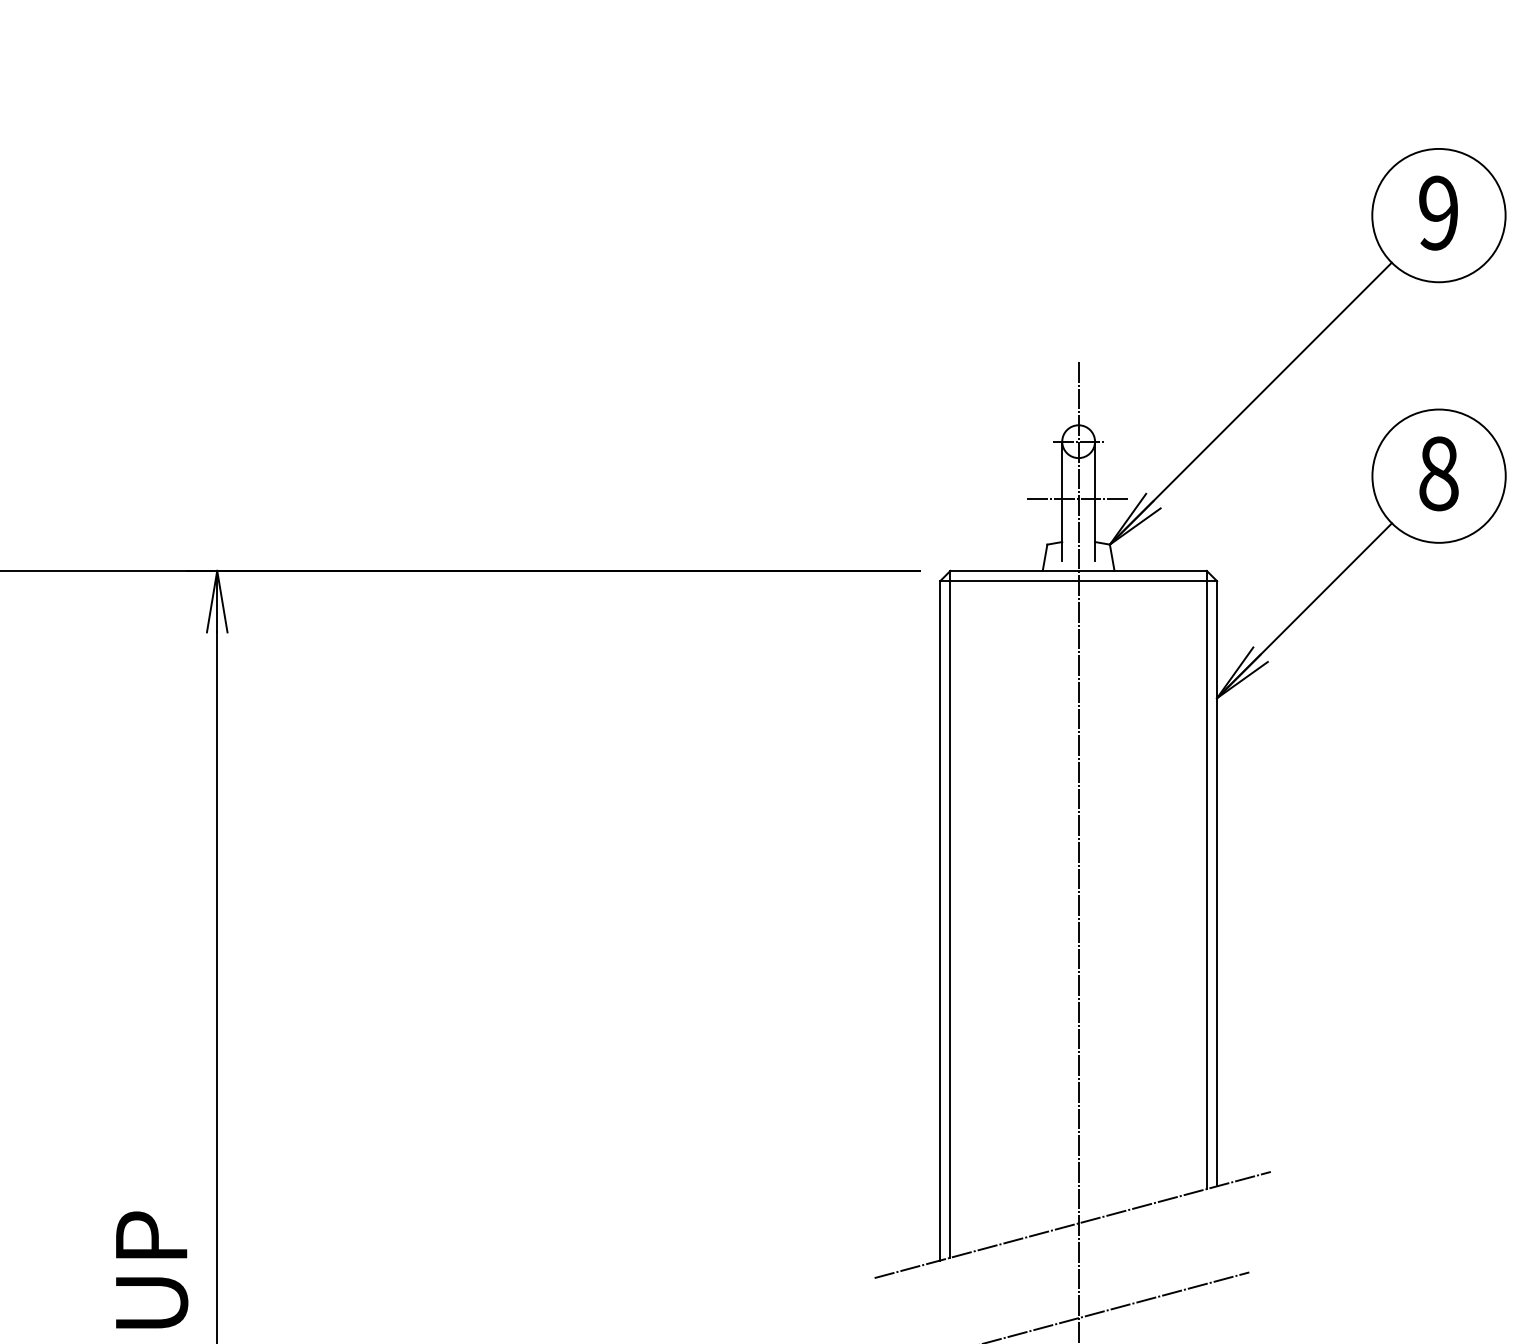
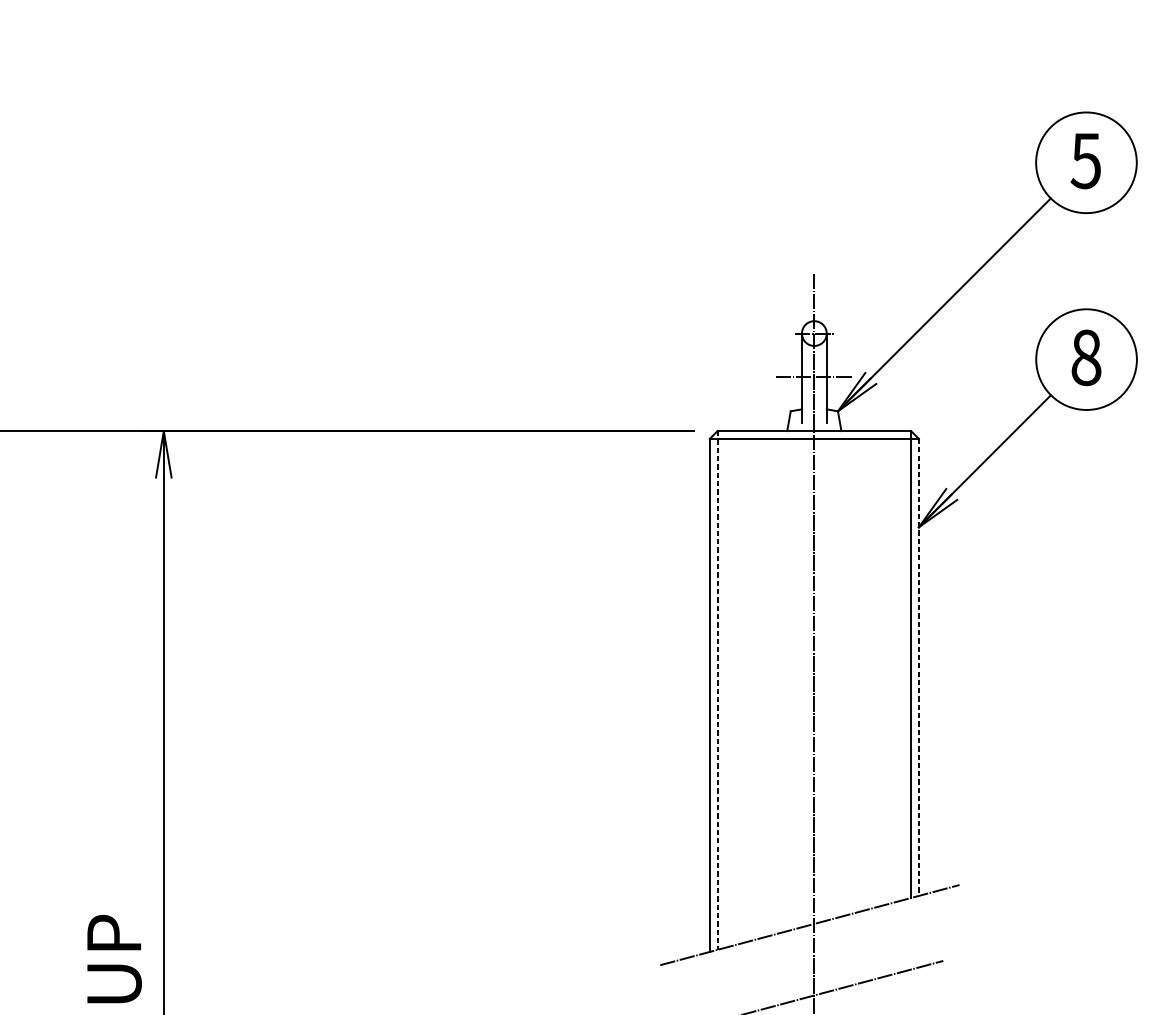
text: (1437, 212) -> (1085, 160), 9 -> 5
line: (1217, 883) -> (919, 667), solid -> dashed
line: (950, 914) -> (717, 690), solid -> dashed

